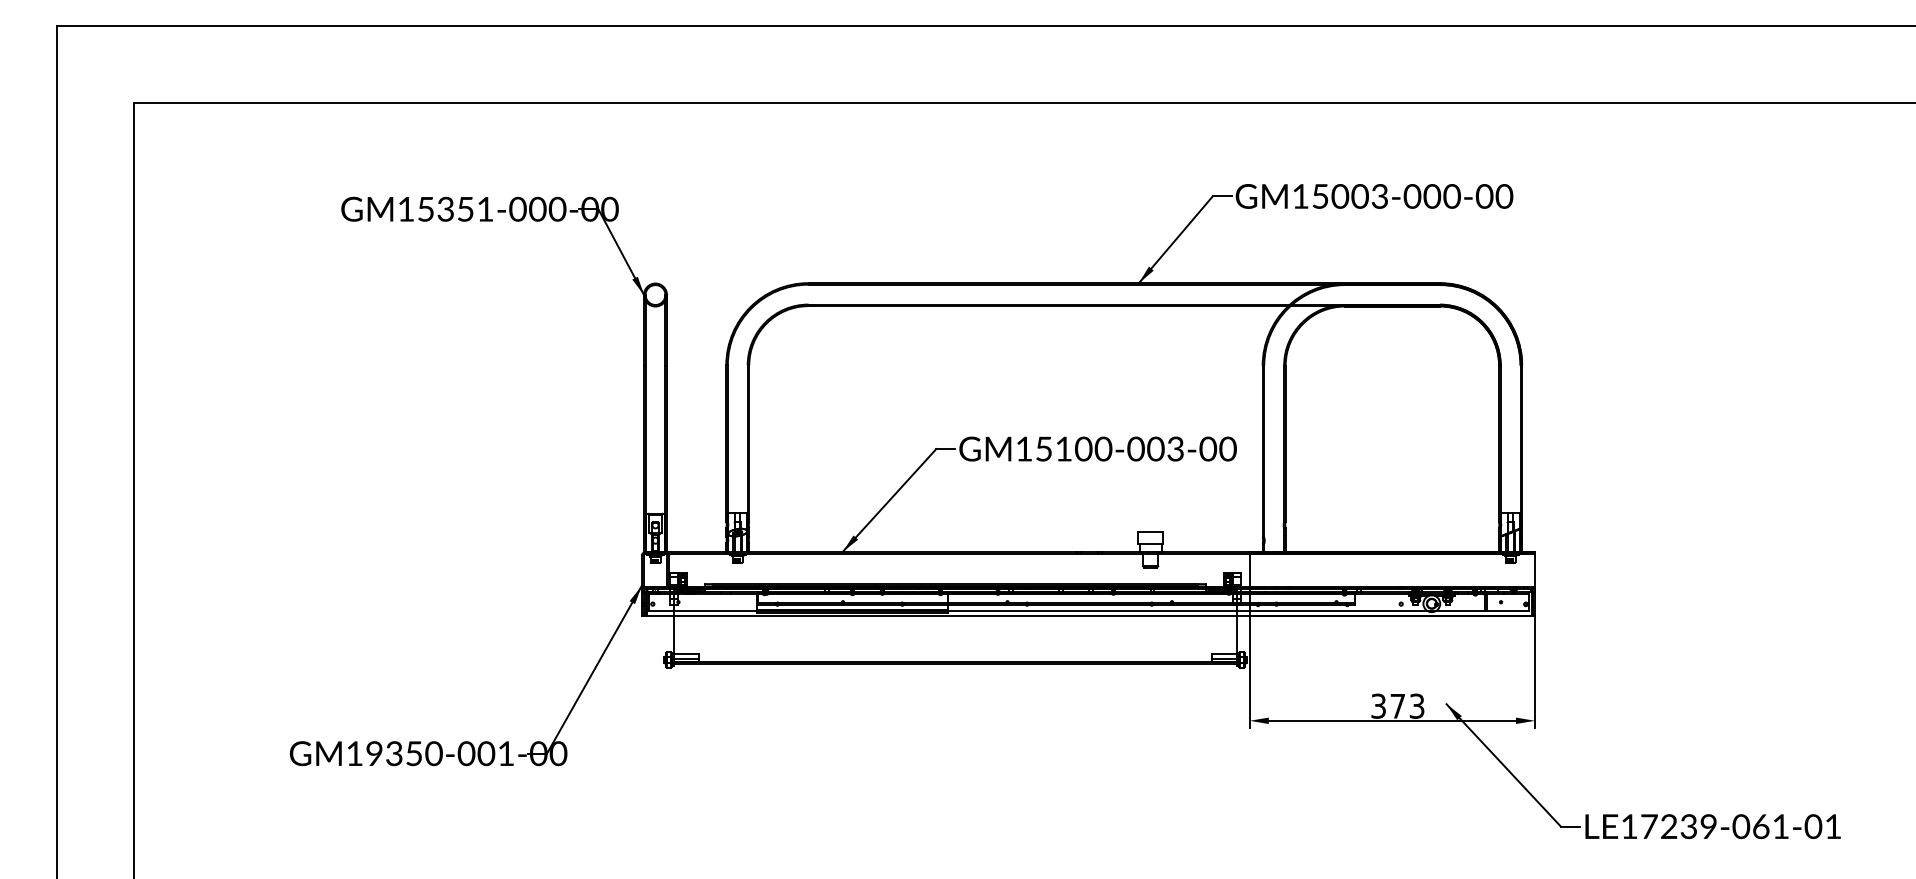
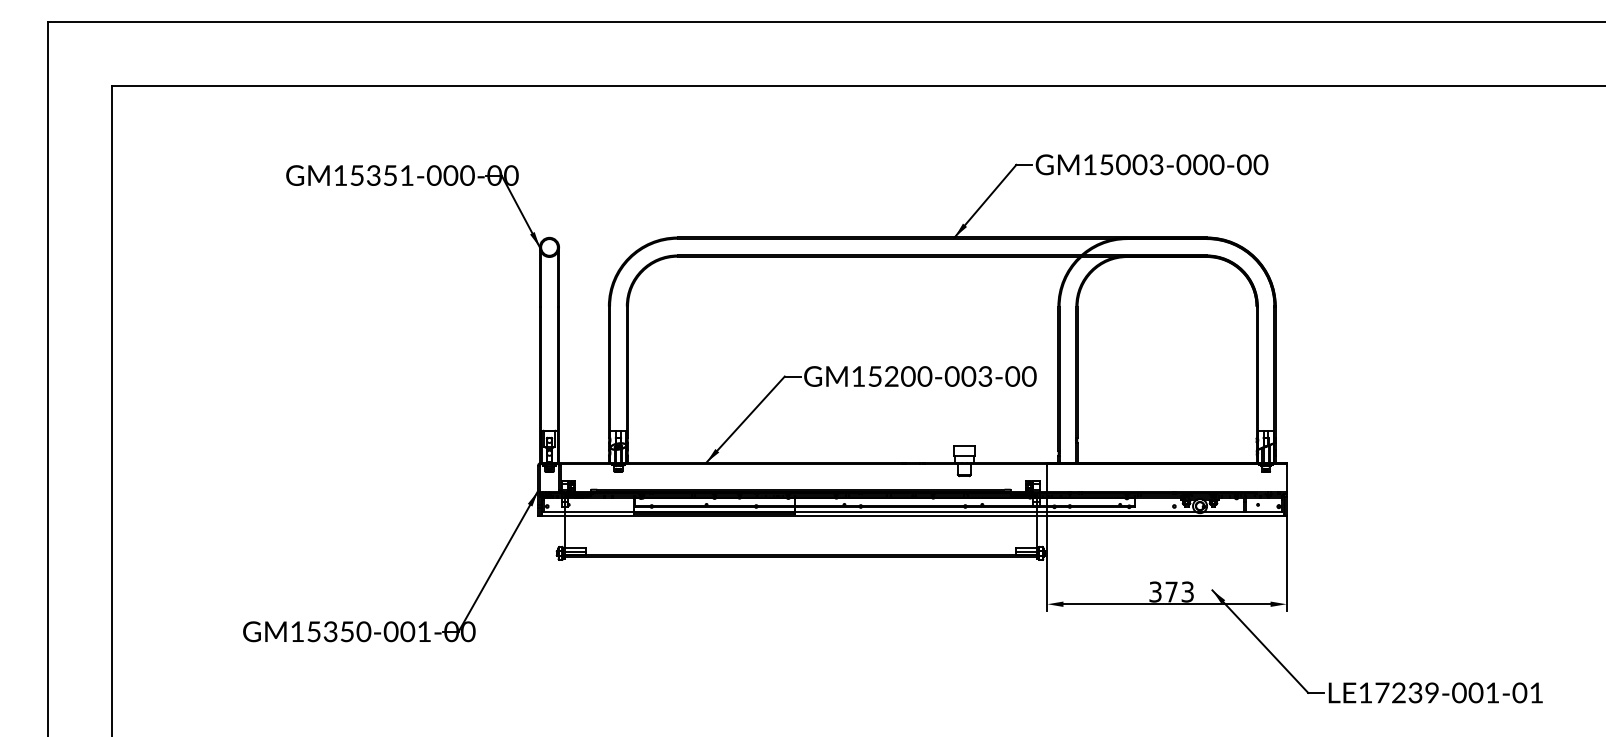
text: (1063, 449) -> (891, 376), GM15100-003-00 -> GM15200-003-00
text: (373, 753) -> (313, 631), GM19350-001-00 -> GM15350-001-00
text: (1760, 826) -> (1475, 692), LE17239-061-01 -> LE17239-001-01

